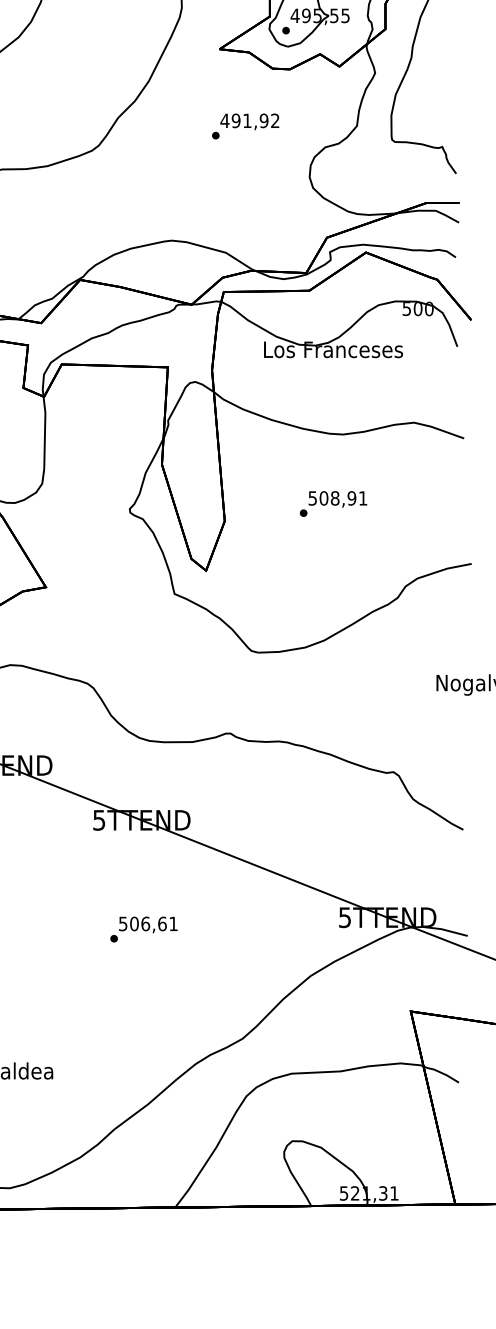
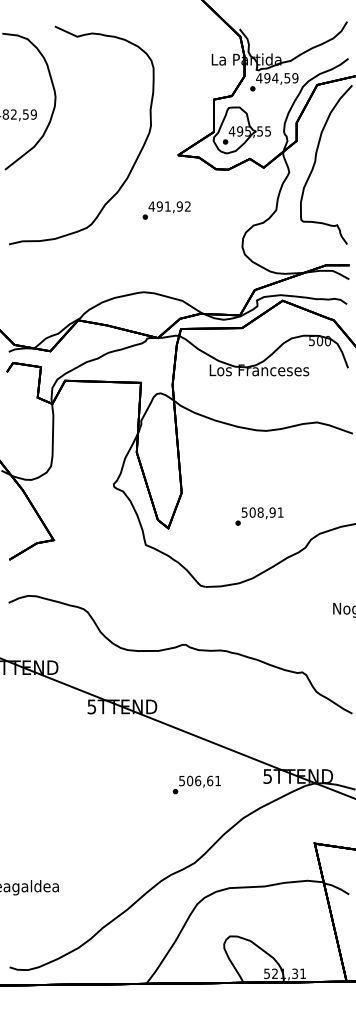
text: (245, 126) -> (166, 210), moved
text: (333, 503) -> (259, 516), moved
text: (143, 928) -> (196, 784), moved

